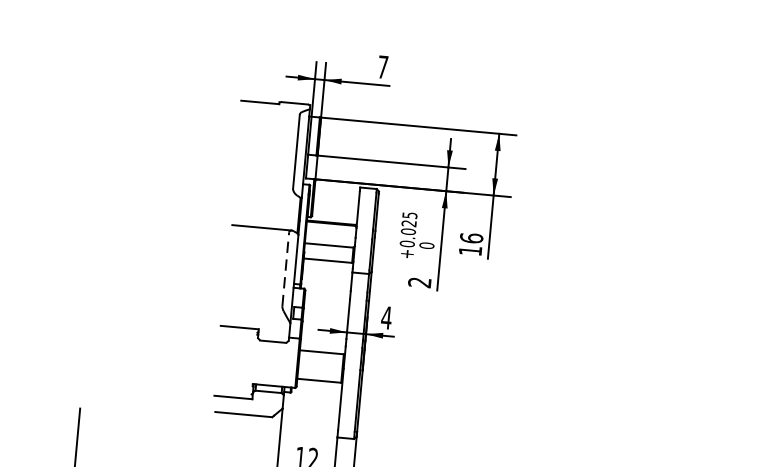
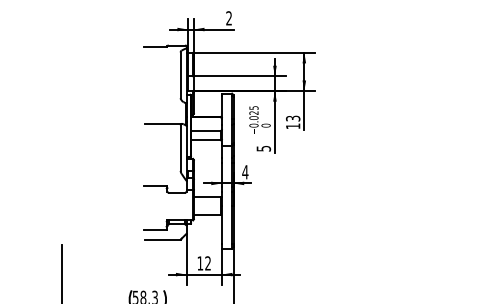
text: (381, 67) -> (228, 18), 7 -> 2
text: (472, 238) -> (293, 118), 16 -> 13
line: (285, 270) -> (180, 148), dashed -> solid
text: (419, 282) -> (263, 148), 2 -> 5

